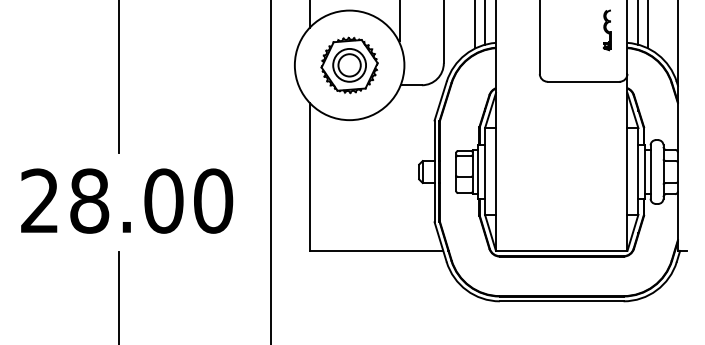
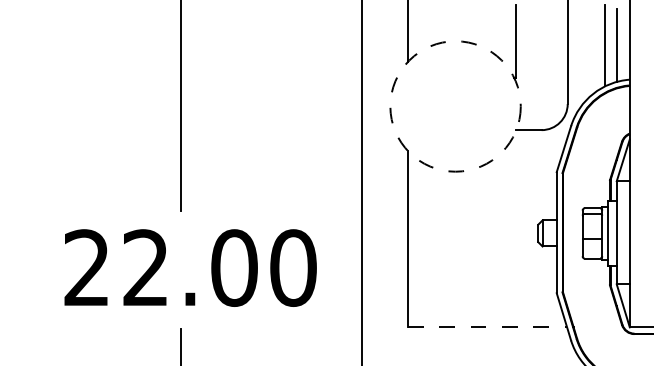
circle: (349, 65) -> (455, 106), solid -> dashed
part: (349, 65) -> (455, 106), removed
text: (89, 200) -> (145, 267), 28.00 -> 22.00
line: (376, 250) -> (487, 326), solid -> dashed

